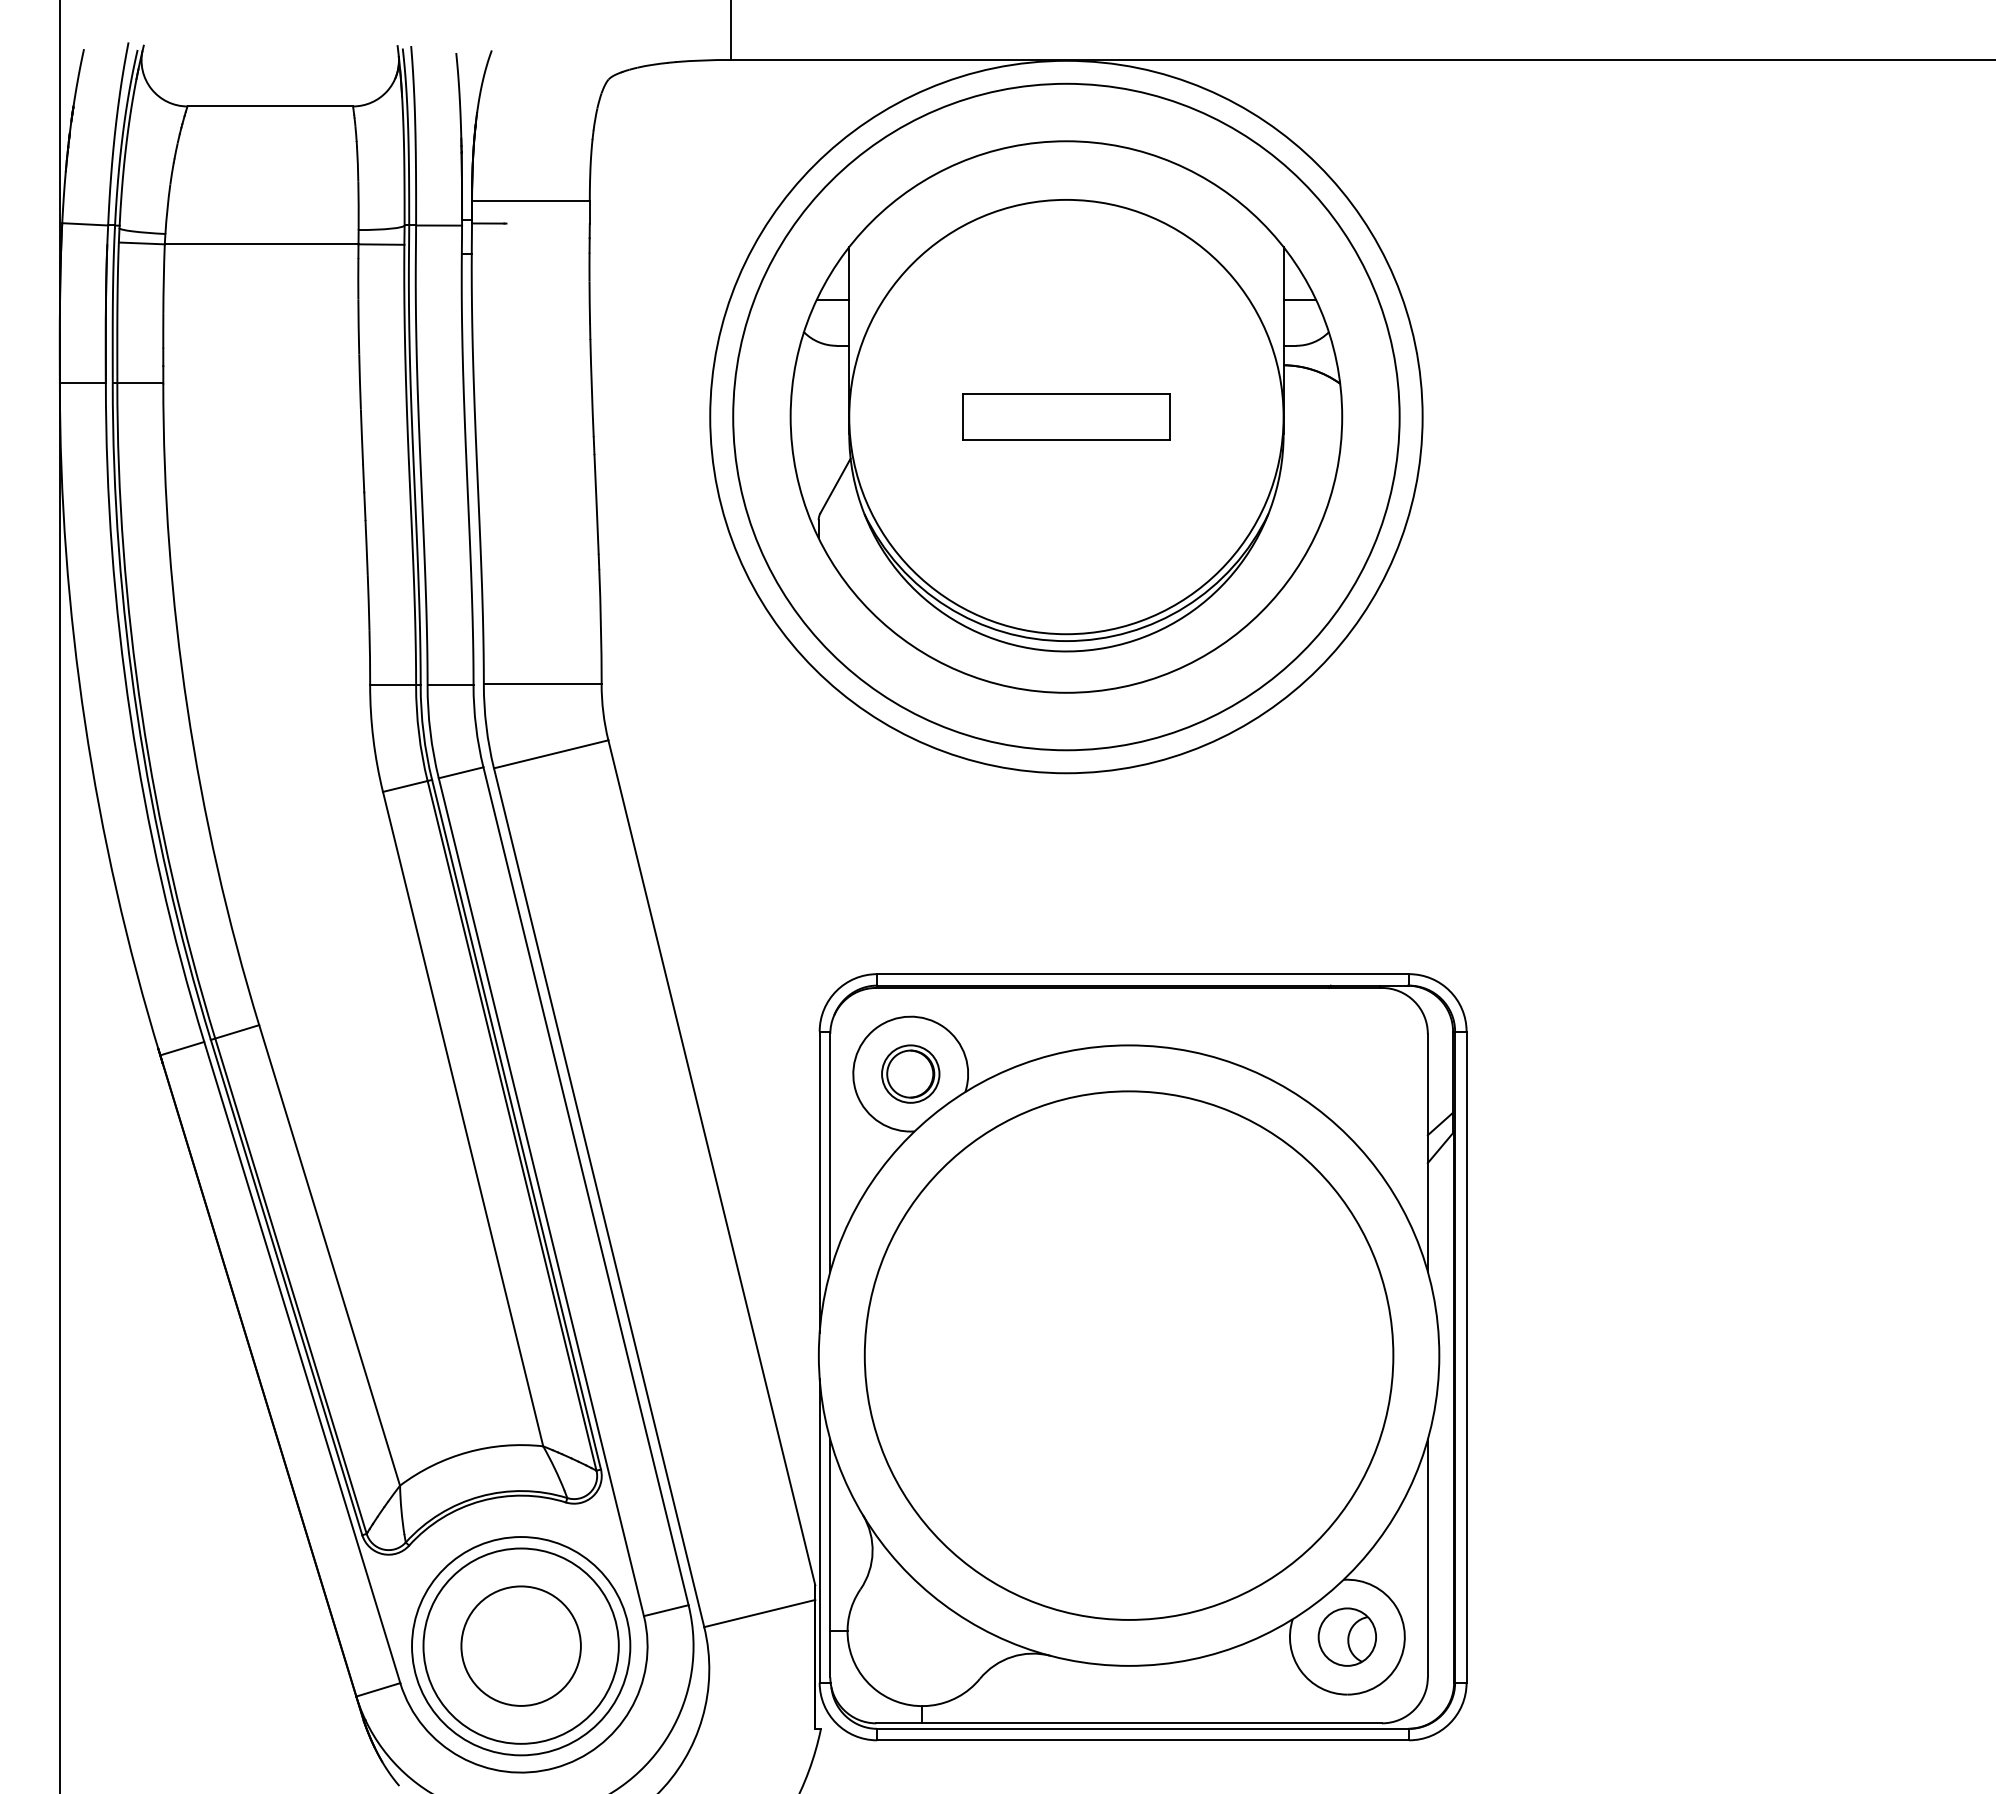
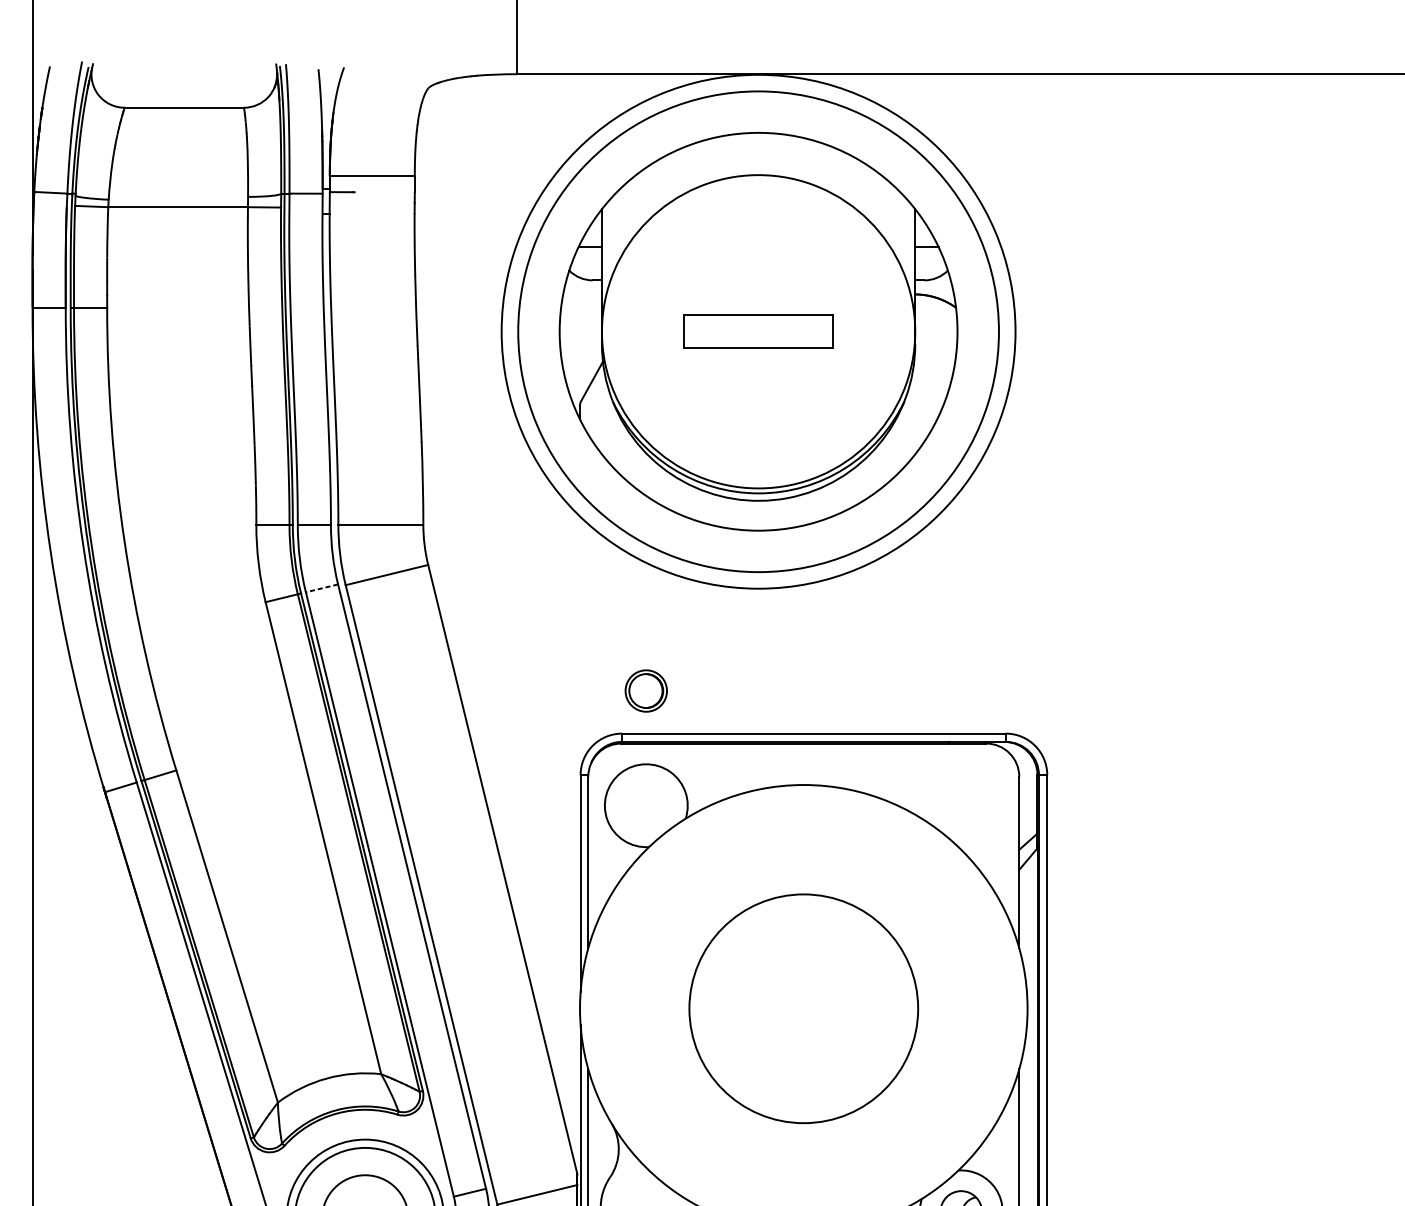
line: (461, 772) -> (322, 588), solid -> dashed
part: (910, 1073) -> (646, 690), moved
circle: (1128, 1355) -> (803, 1008), size x0.6

